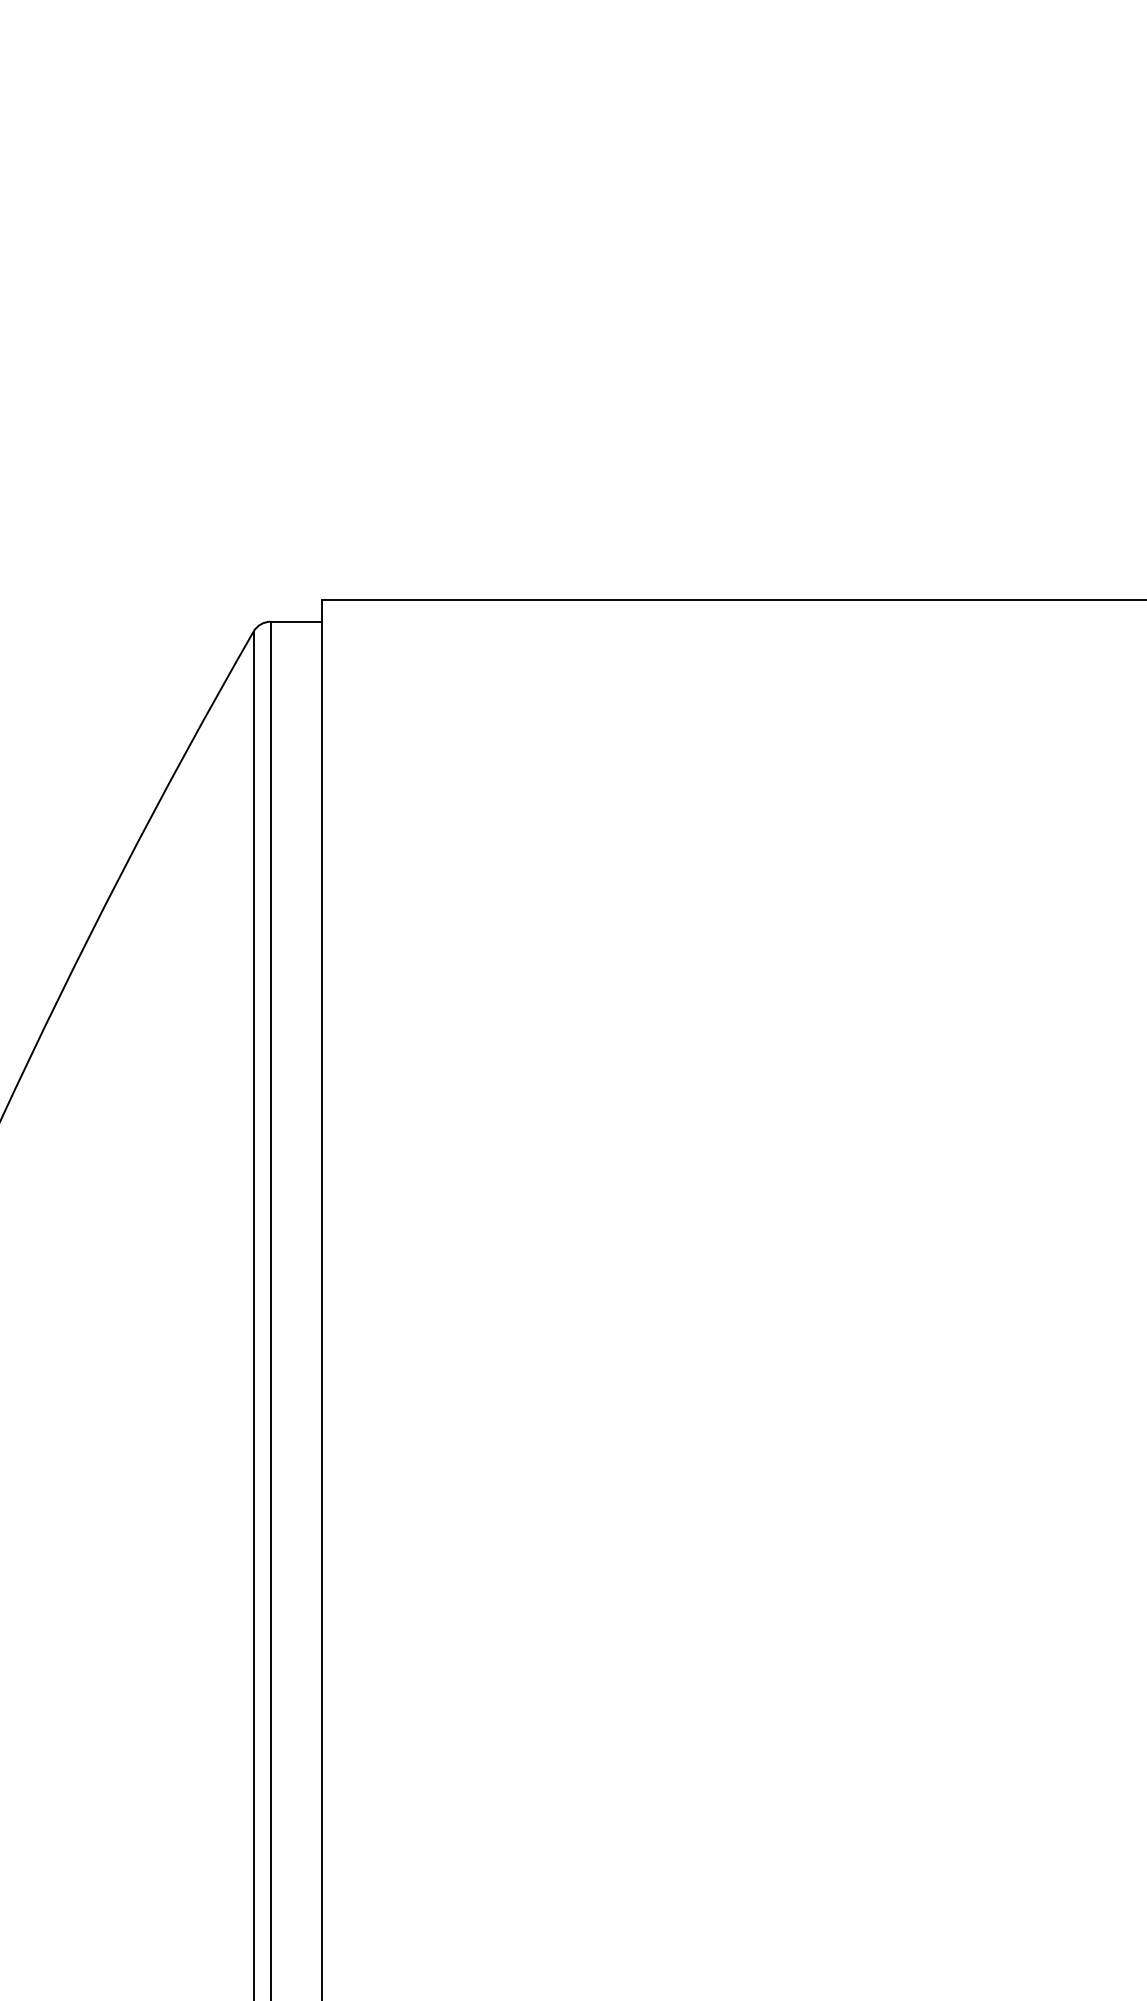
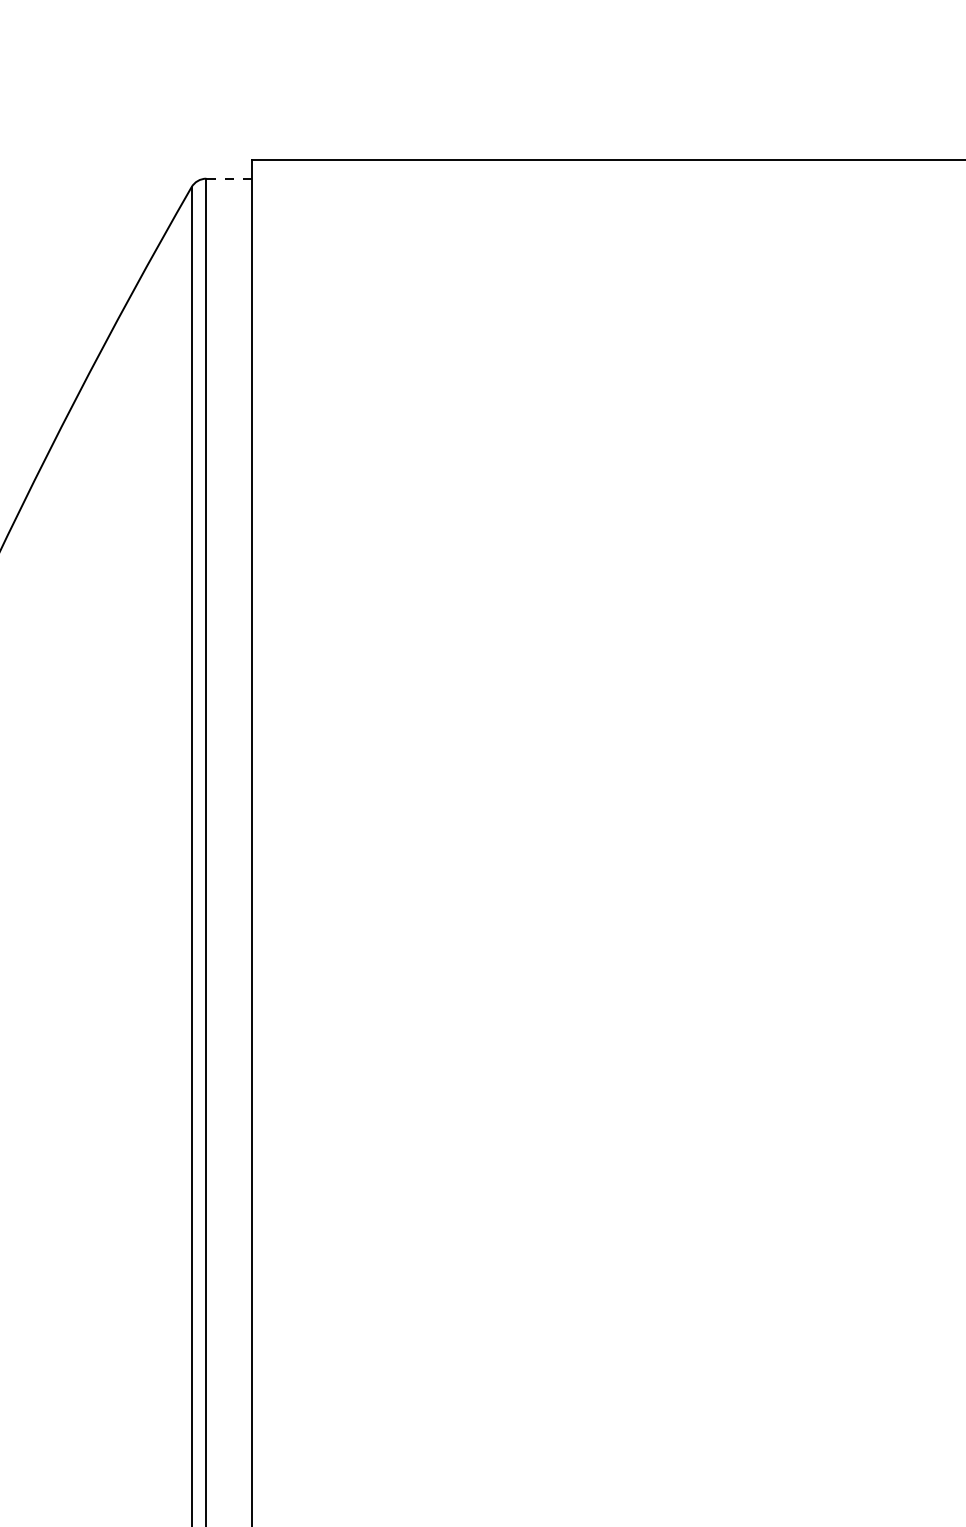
line: (296, 621) -> (229, 178), solid -> dashed

